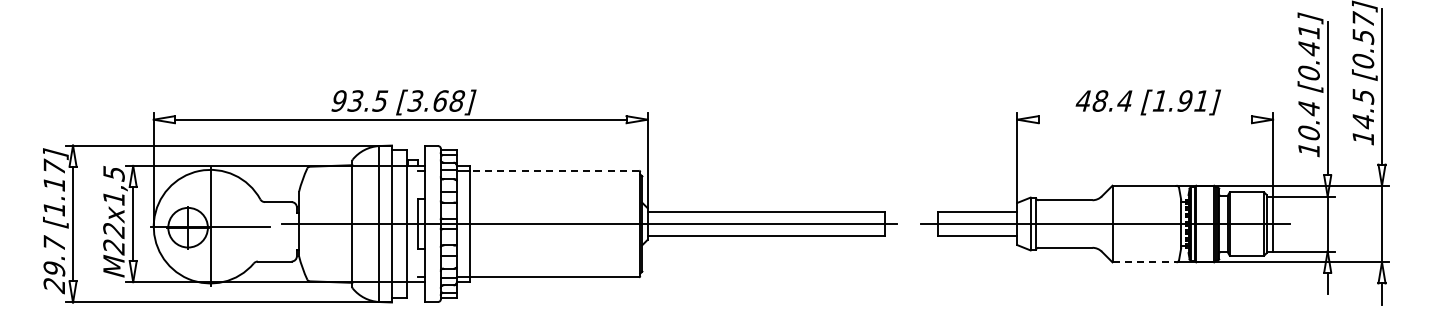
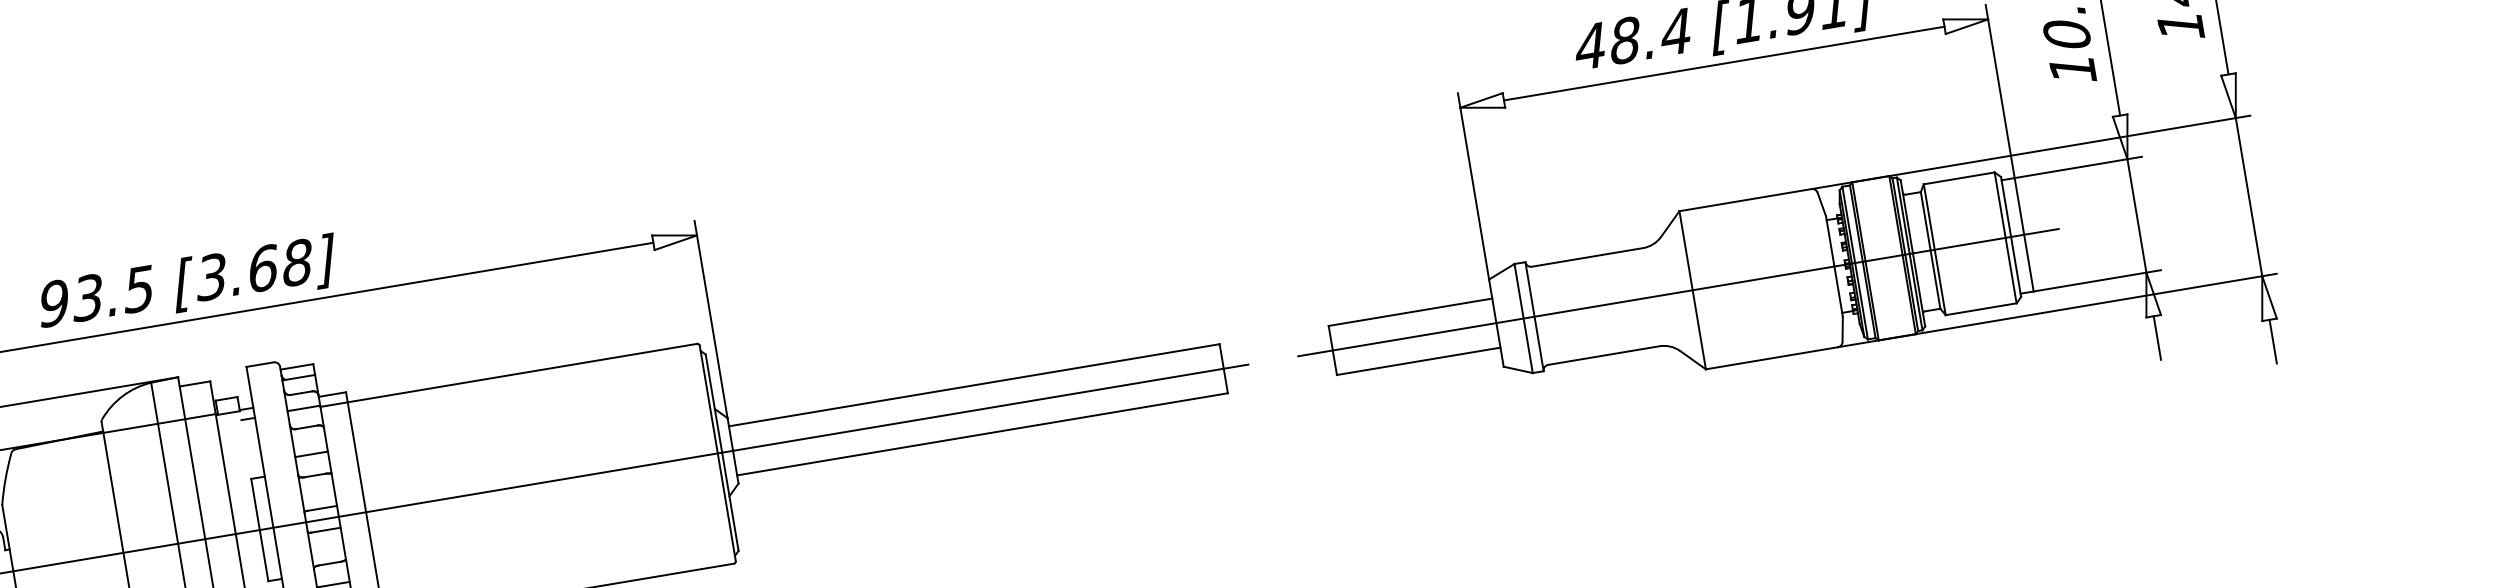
line: (1144, 119) -> (1722, 63), added
line: (554, 170) -> (522, 372), dashed -> solid
line: (1144, 262) -> (1772, 358), dashed -> solid

